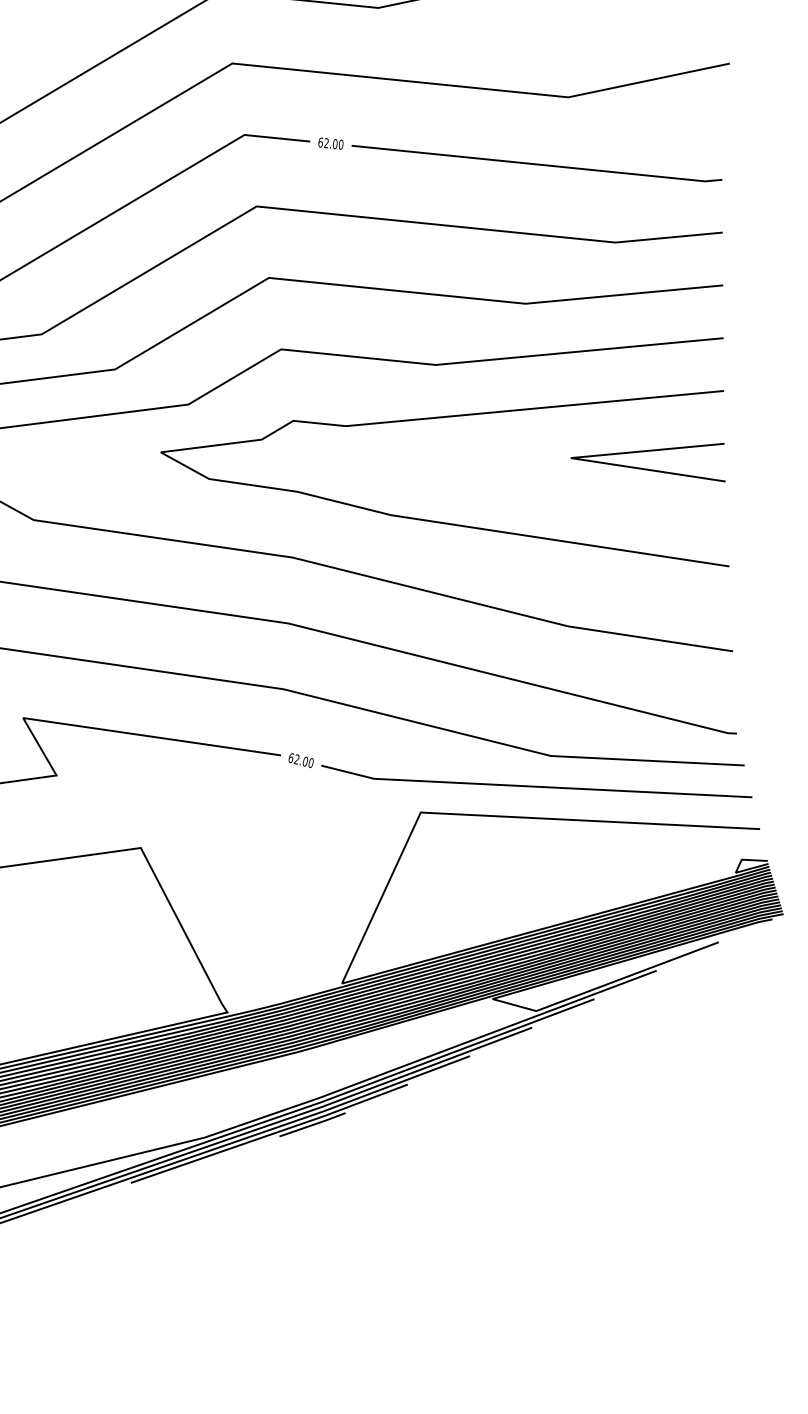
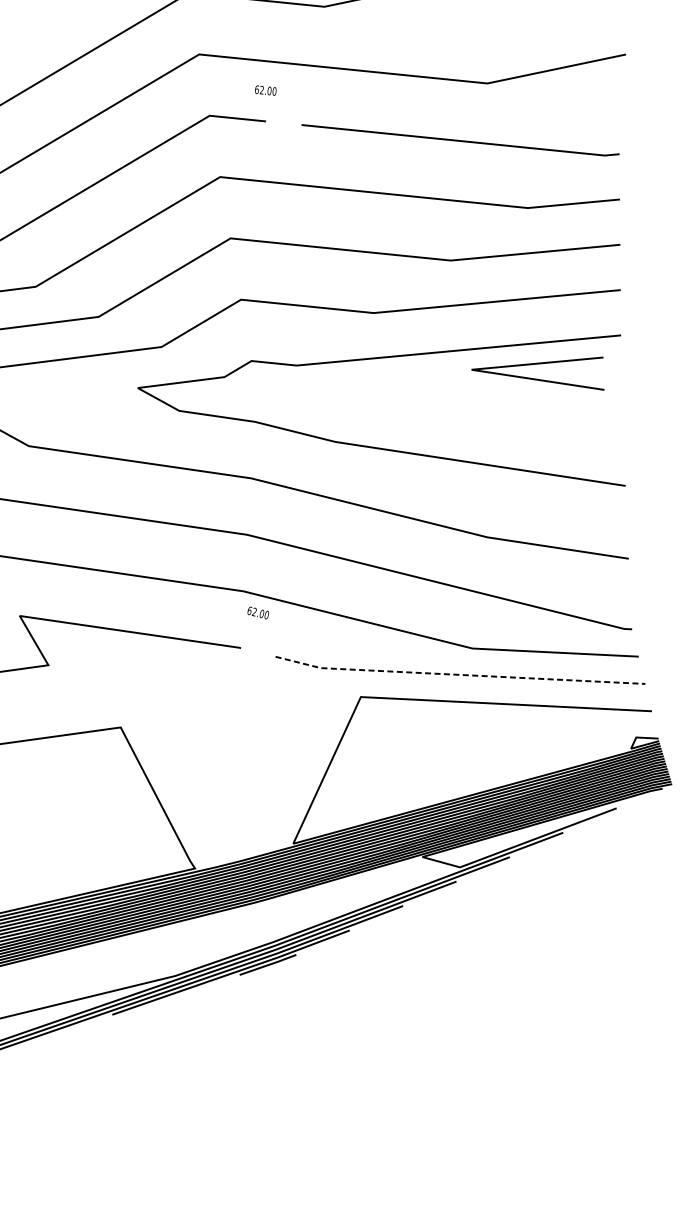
text: (330, 143) -> (265, 90), moved
line: (647, 468) -> (537, 378), moved
text: (300, 760) -> (257, 612), moved
line: (535, 786) -> (459, 674), solid -> dashed

